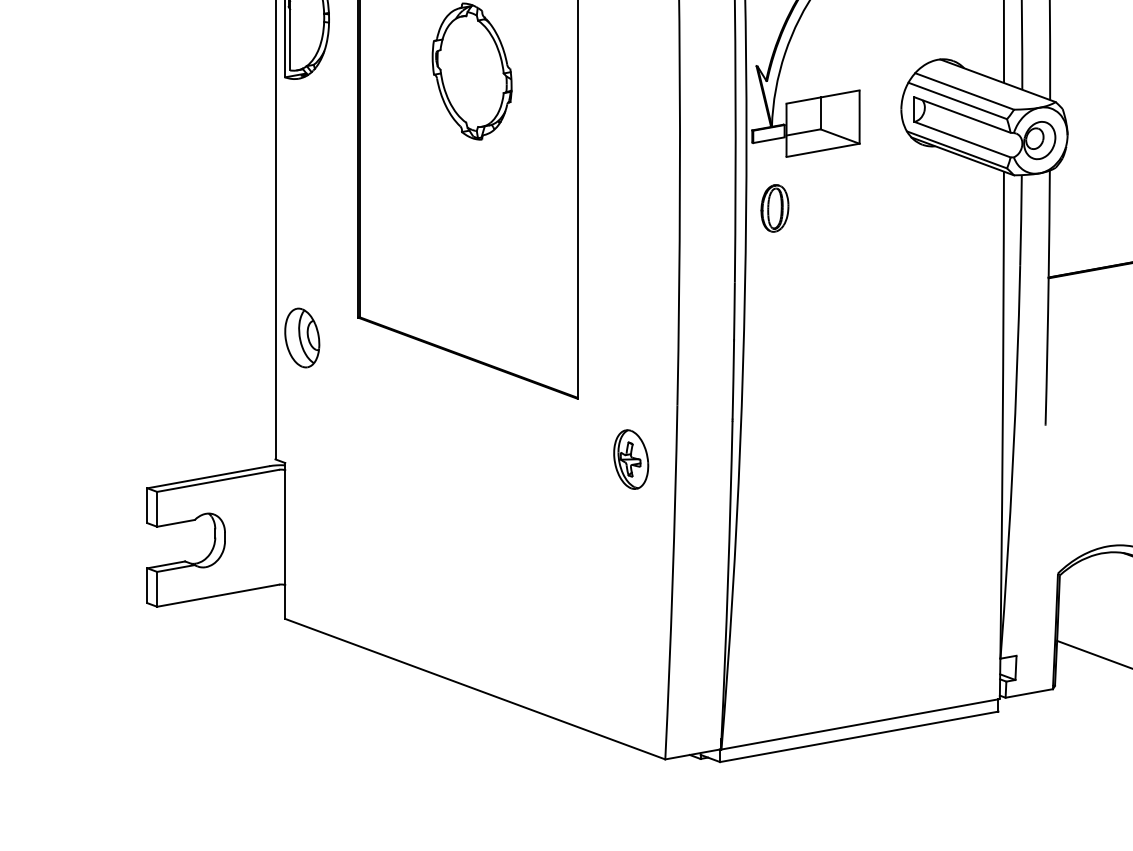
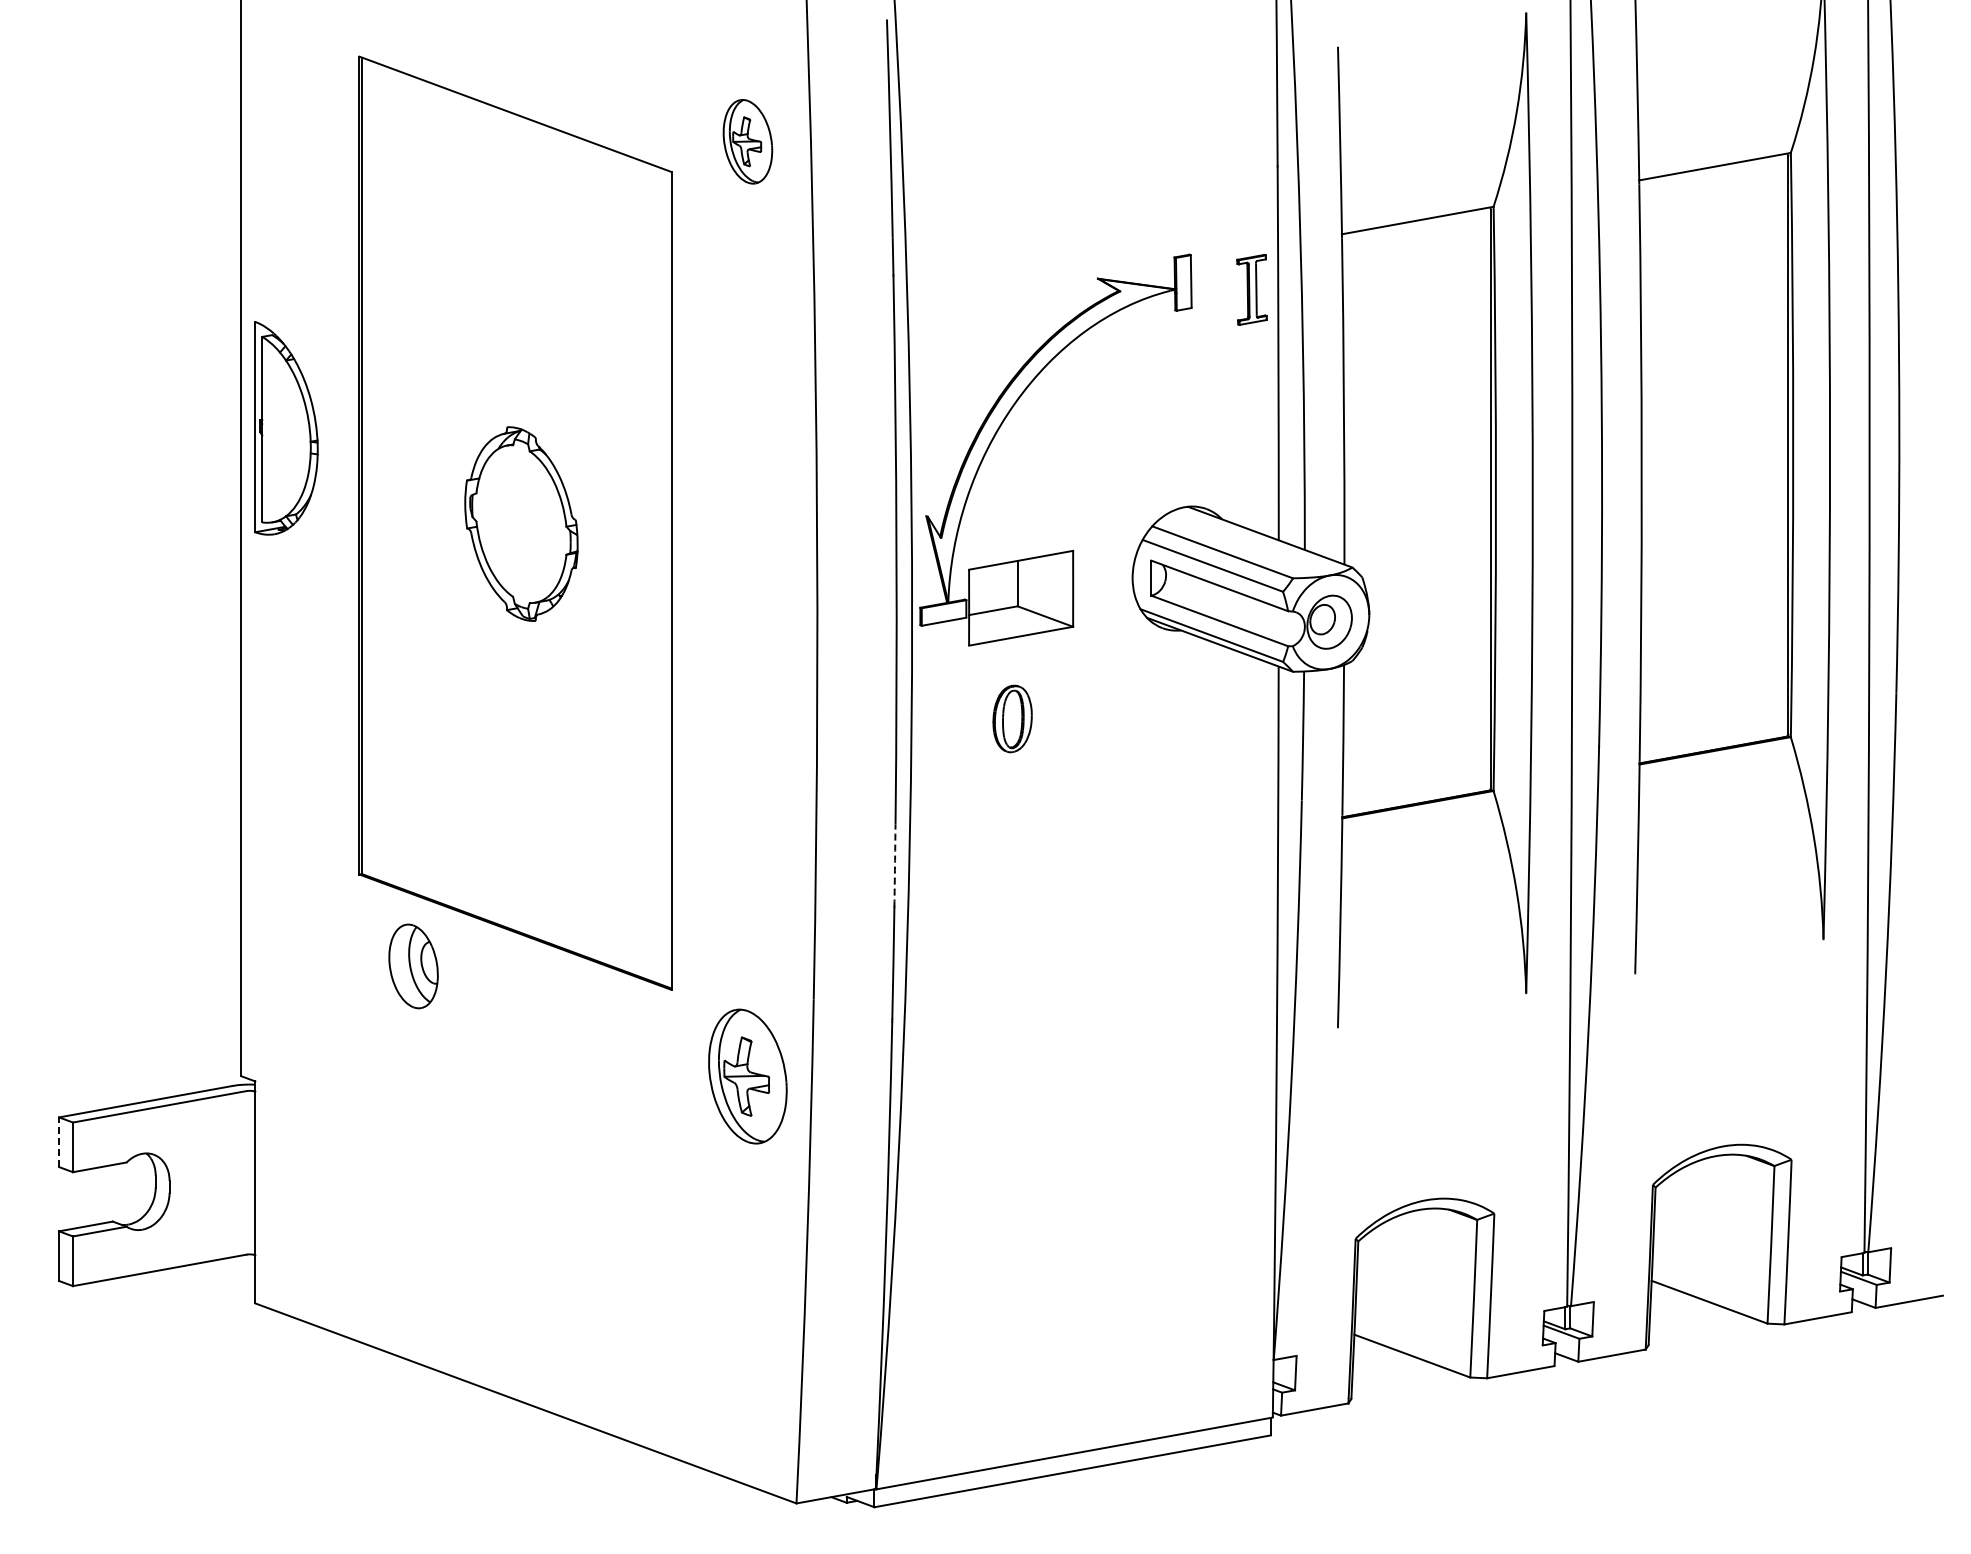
part: (774, 208) -> (1012, 718), moved
arc: (734, 311) -> (895, 865), solid -> dashed
part: (302, 338) -> (413, 966), moved
part: (630, 459) -> (747, 1076), size x1.6
line: (147, 505) -> (59, 1142), solid -> dashed

